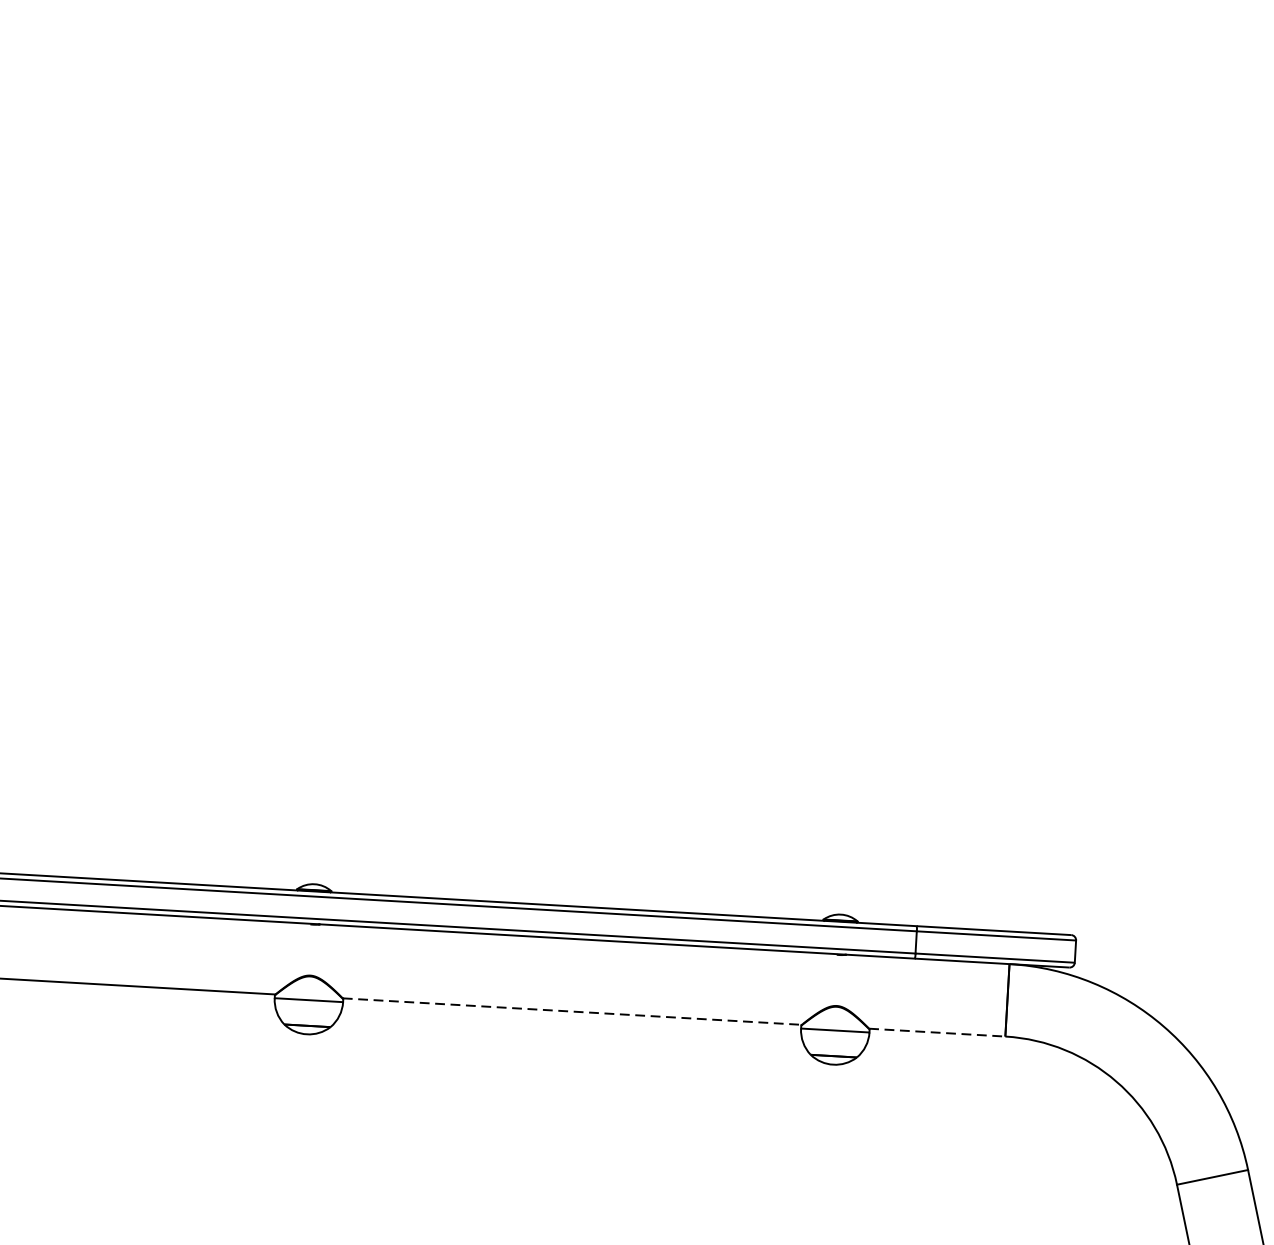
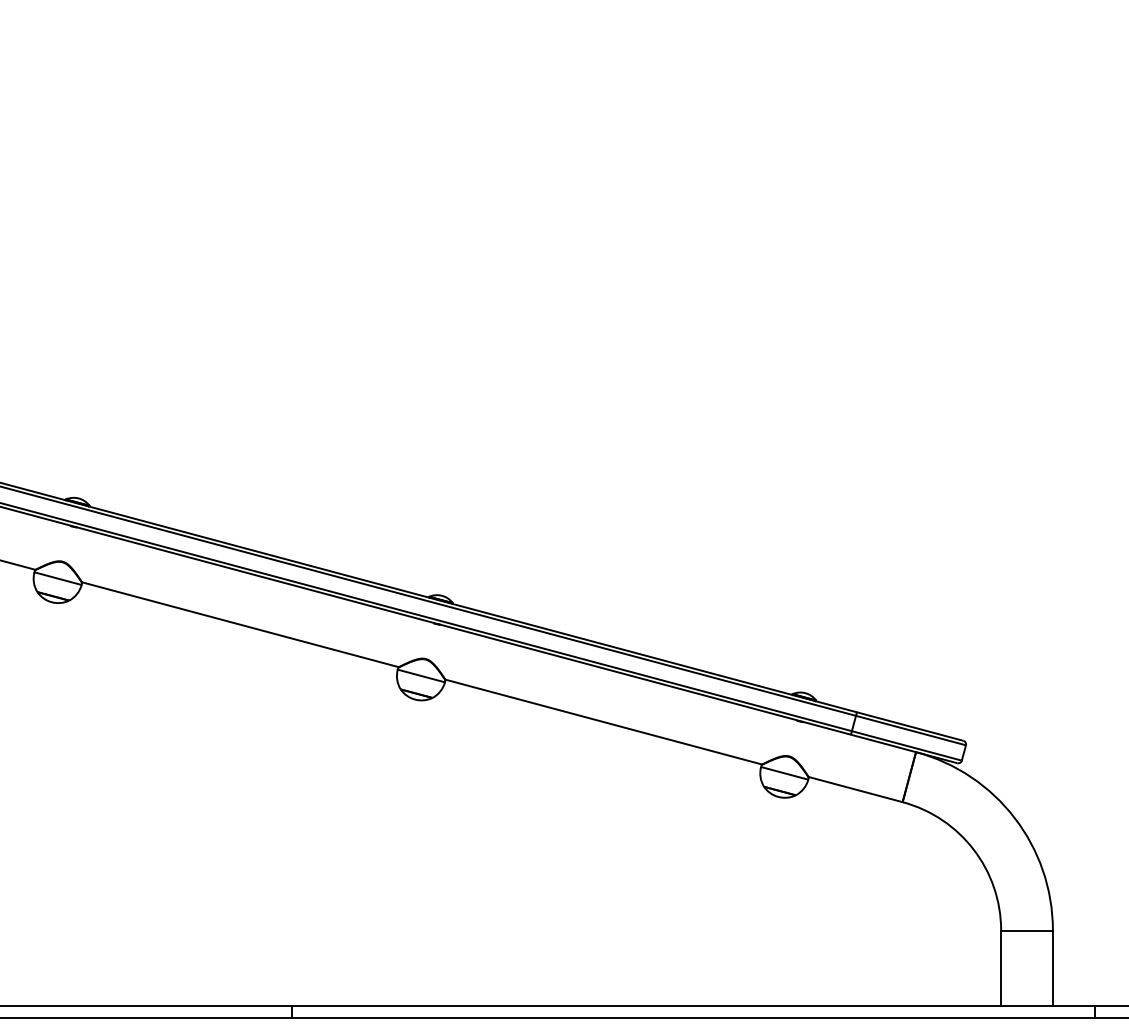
line: (573, 1011) -> (604, 722), dashed -> solid
line: (937, 1032) -> (855, 789), dashed -> solid

